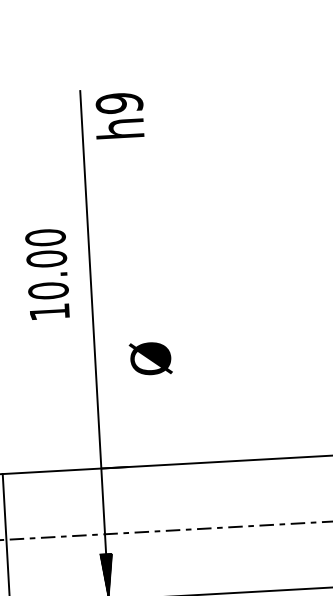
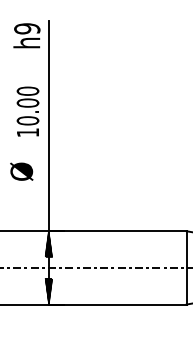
text: (118, 115) -> (26, 35), moved
text: (46, 274) -> (27, 111), moved
text: (150, 358) -> (21, 171), moved
hatch: (101, 490) -> (48, 243), added

